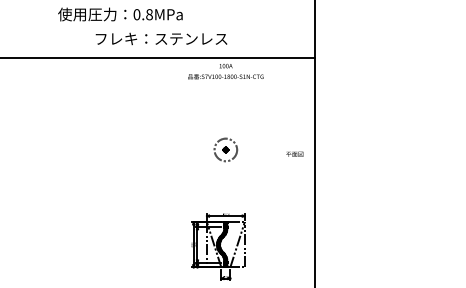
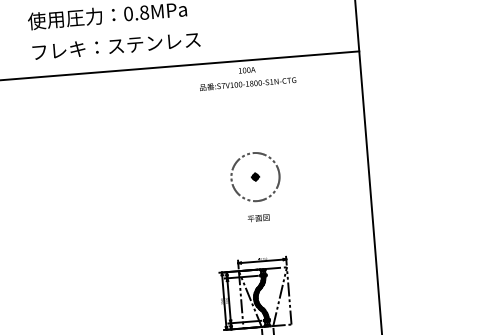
text: (161, 38) -> (116, 45), moved
circle: (225, 149) -> (254, 176), size x1.67
text: (294, 153) -> (258, 217), moved

